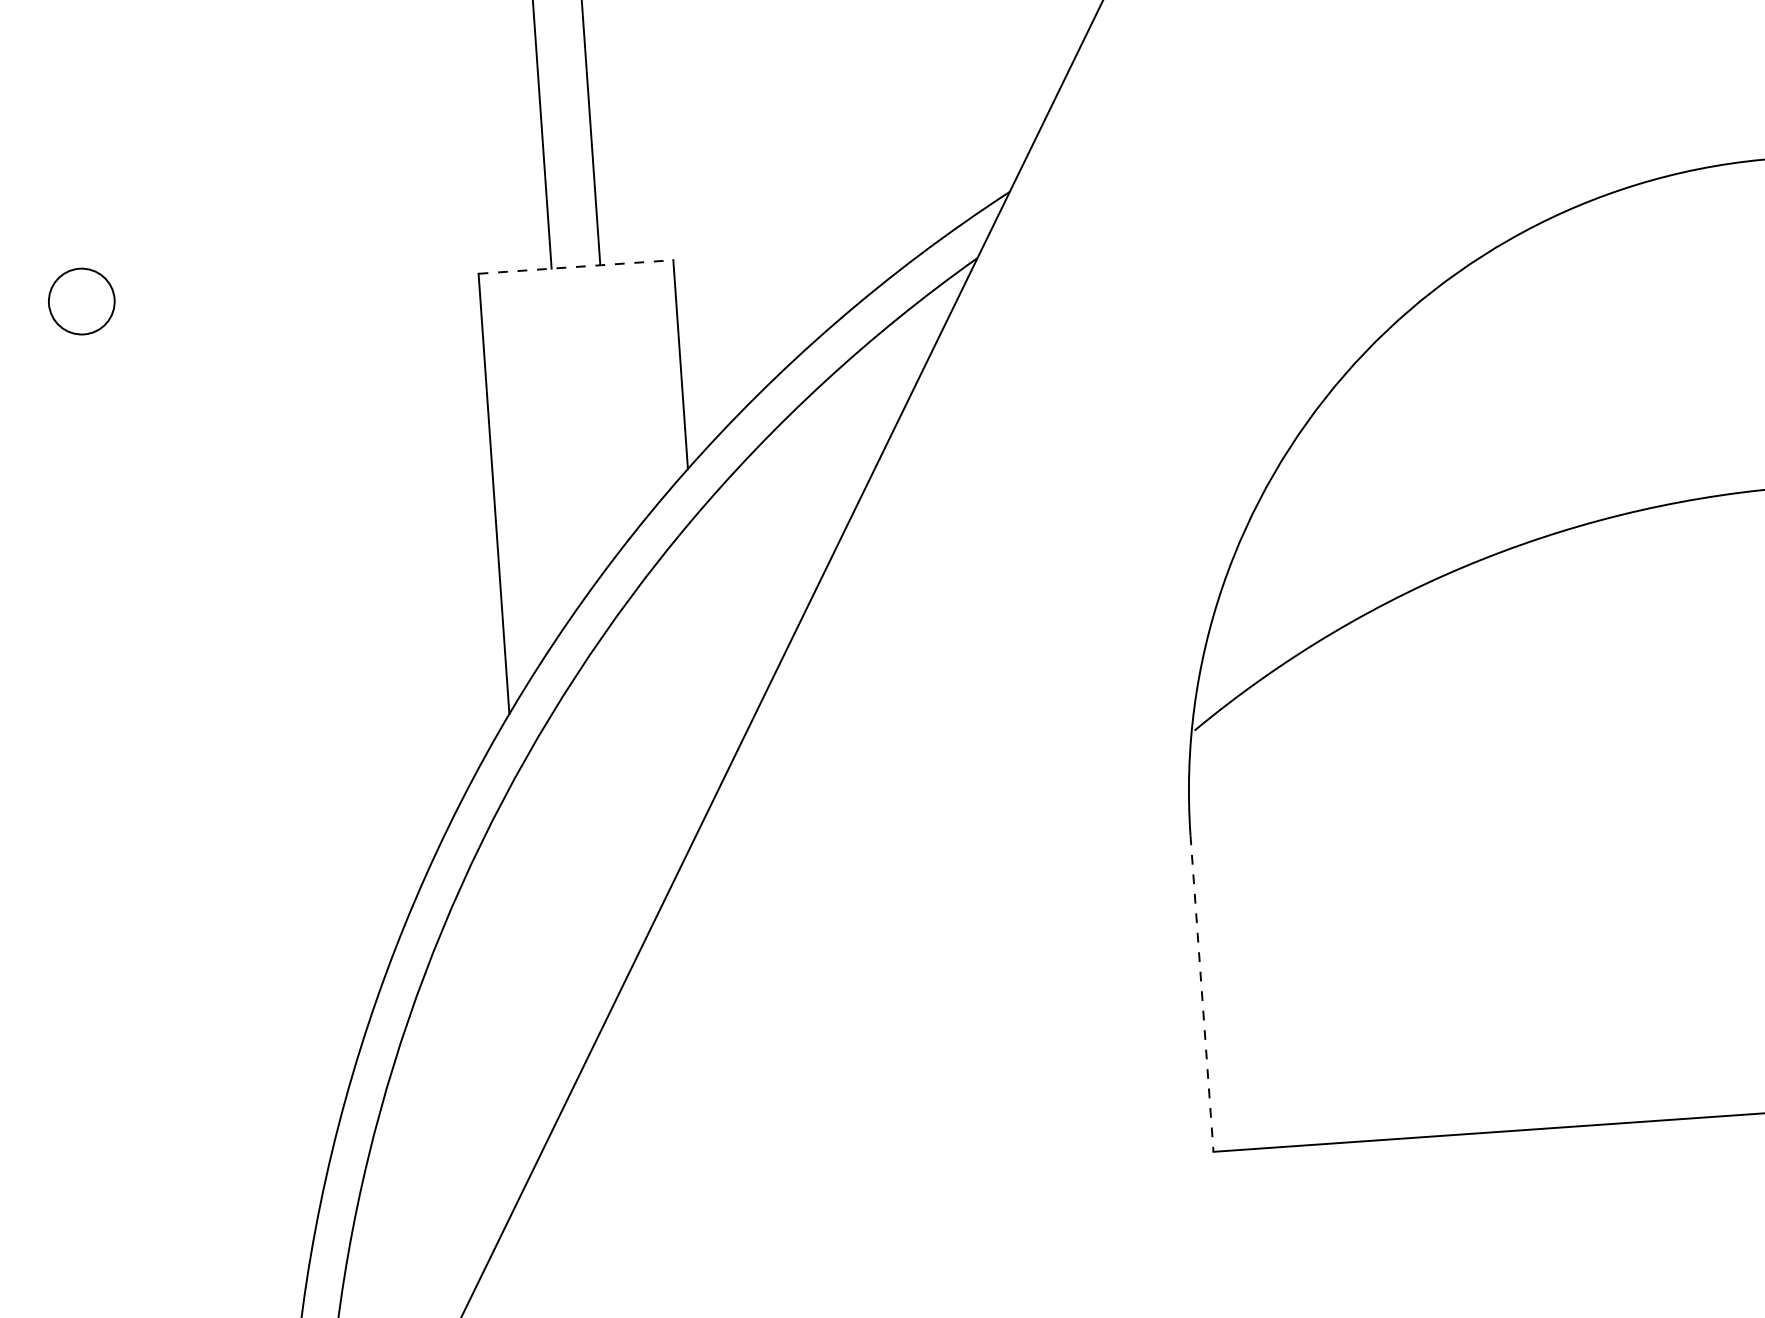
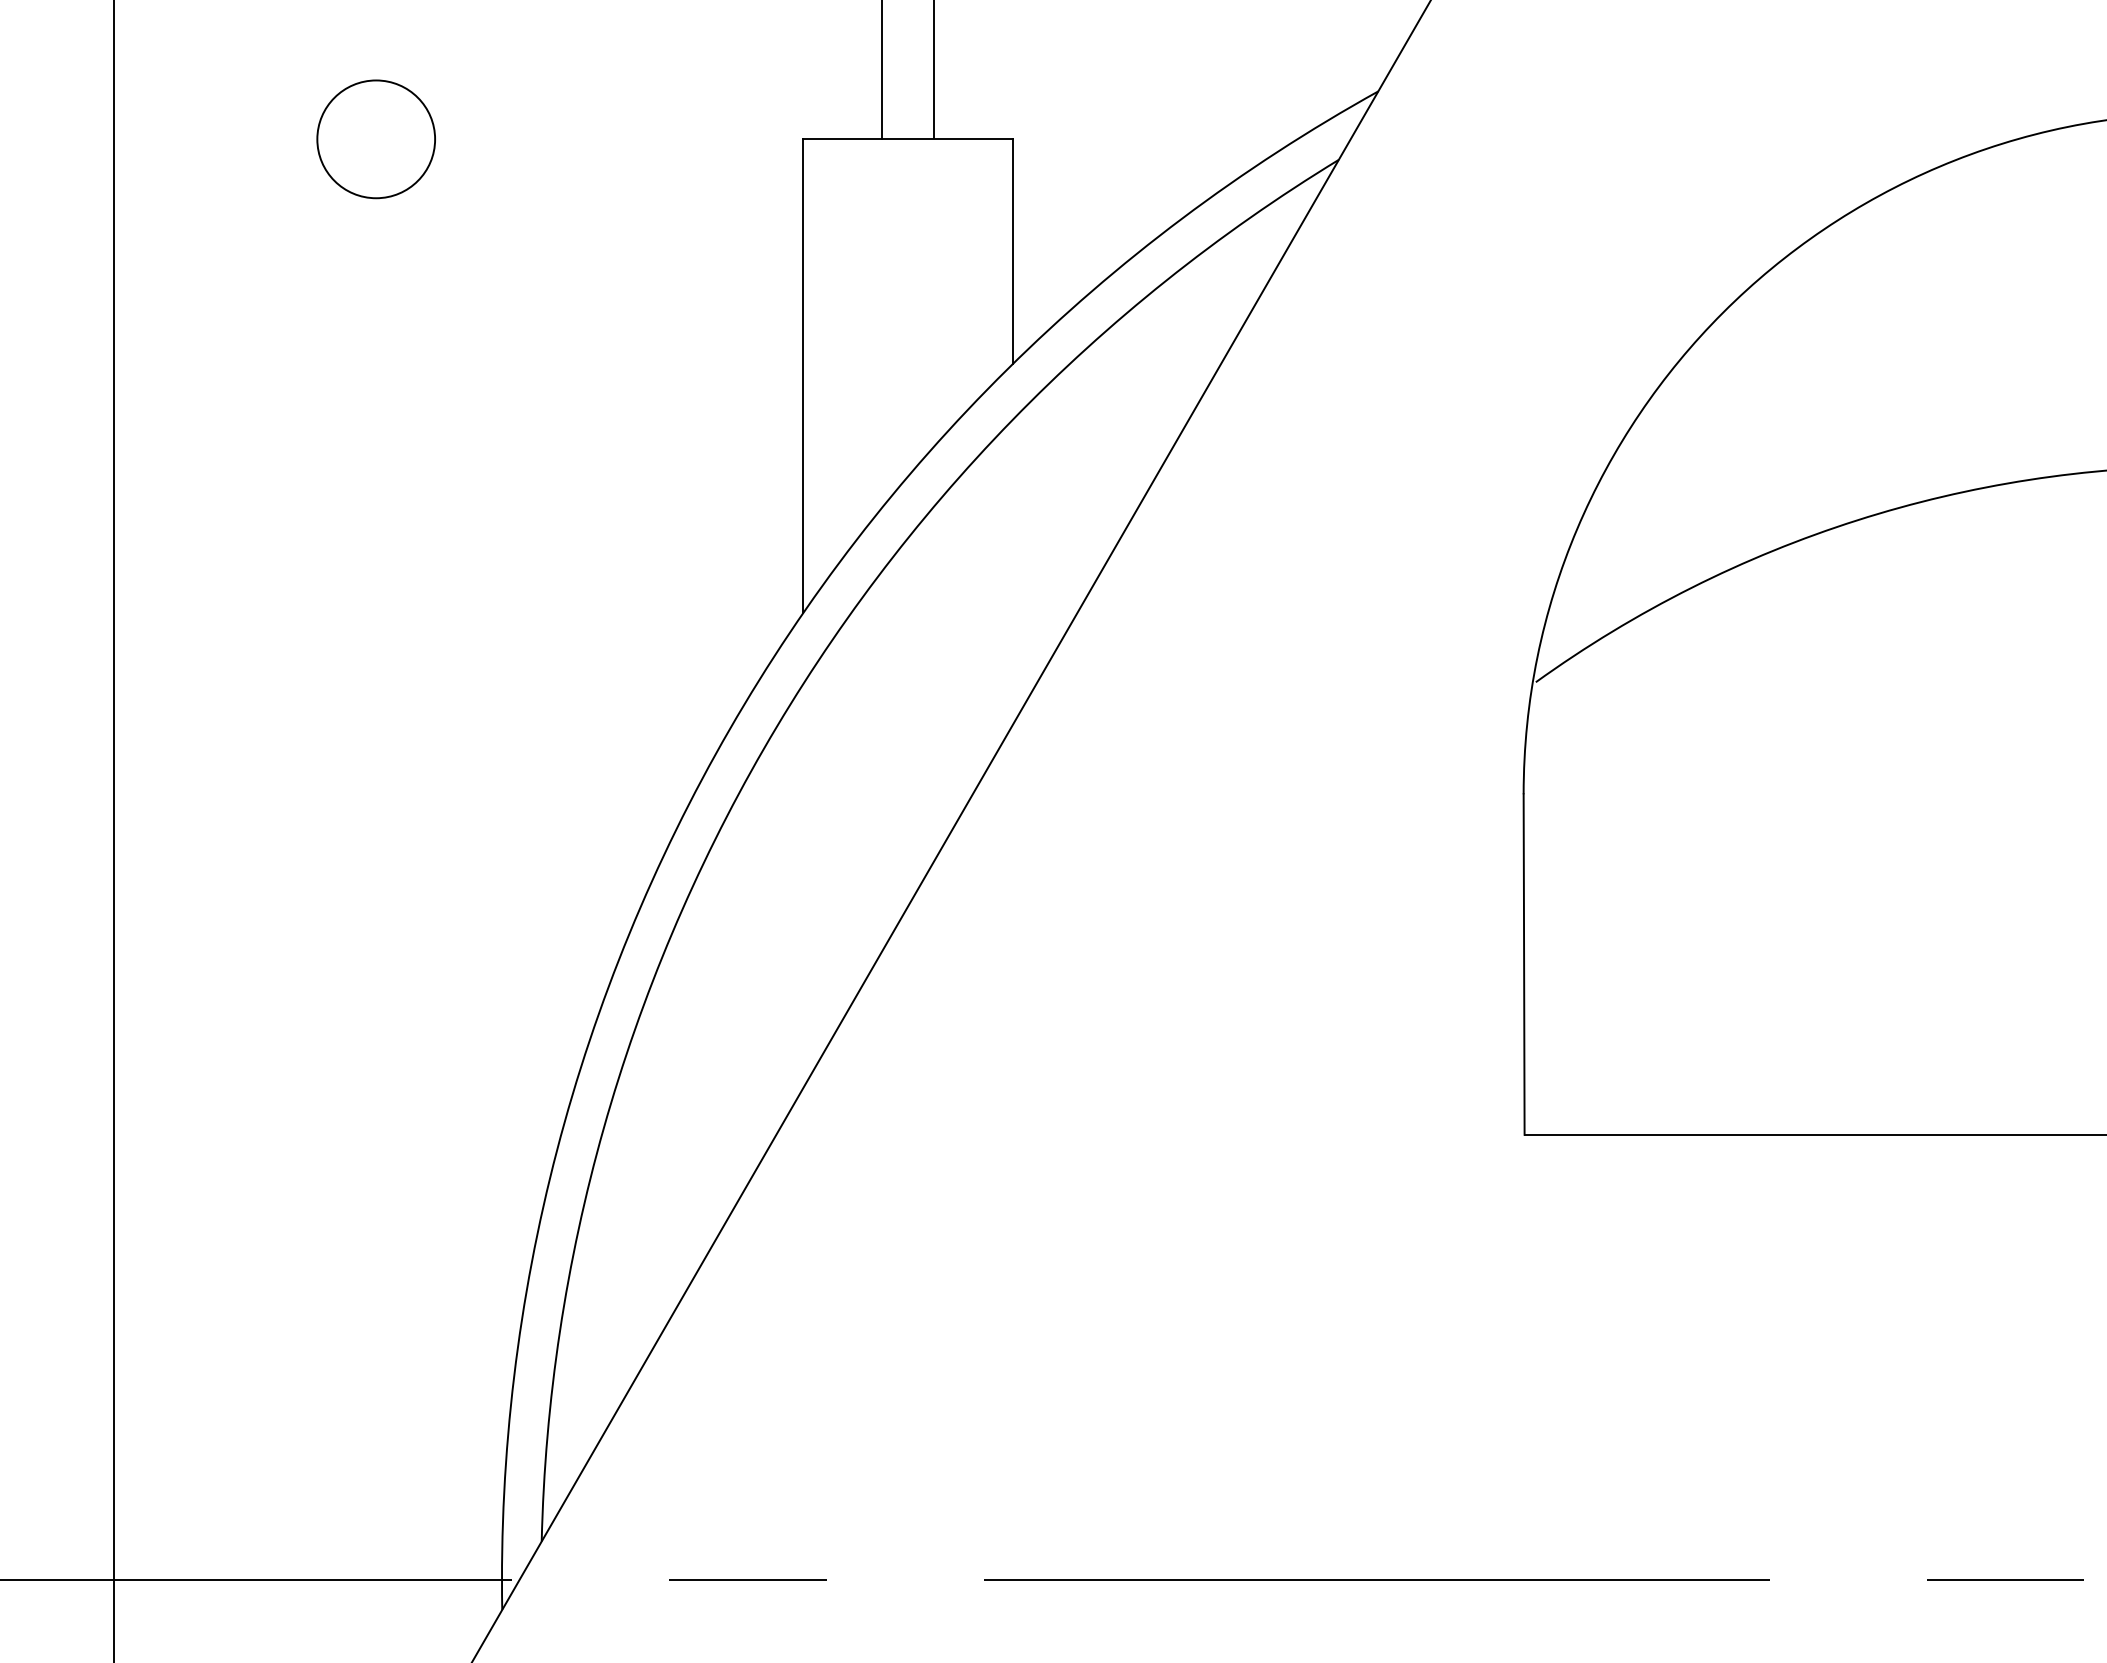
line: (576, 267) -> (908, 139), dashed -> solid
circle: (81, 301) -> (375, 139), size x1.67
line: (1202, 994) -> (1524, 965), dashed -> solid

